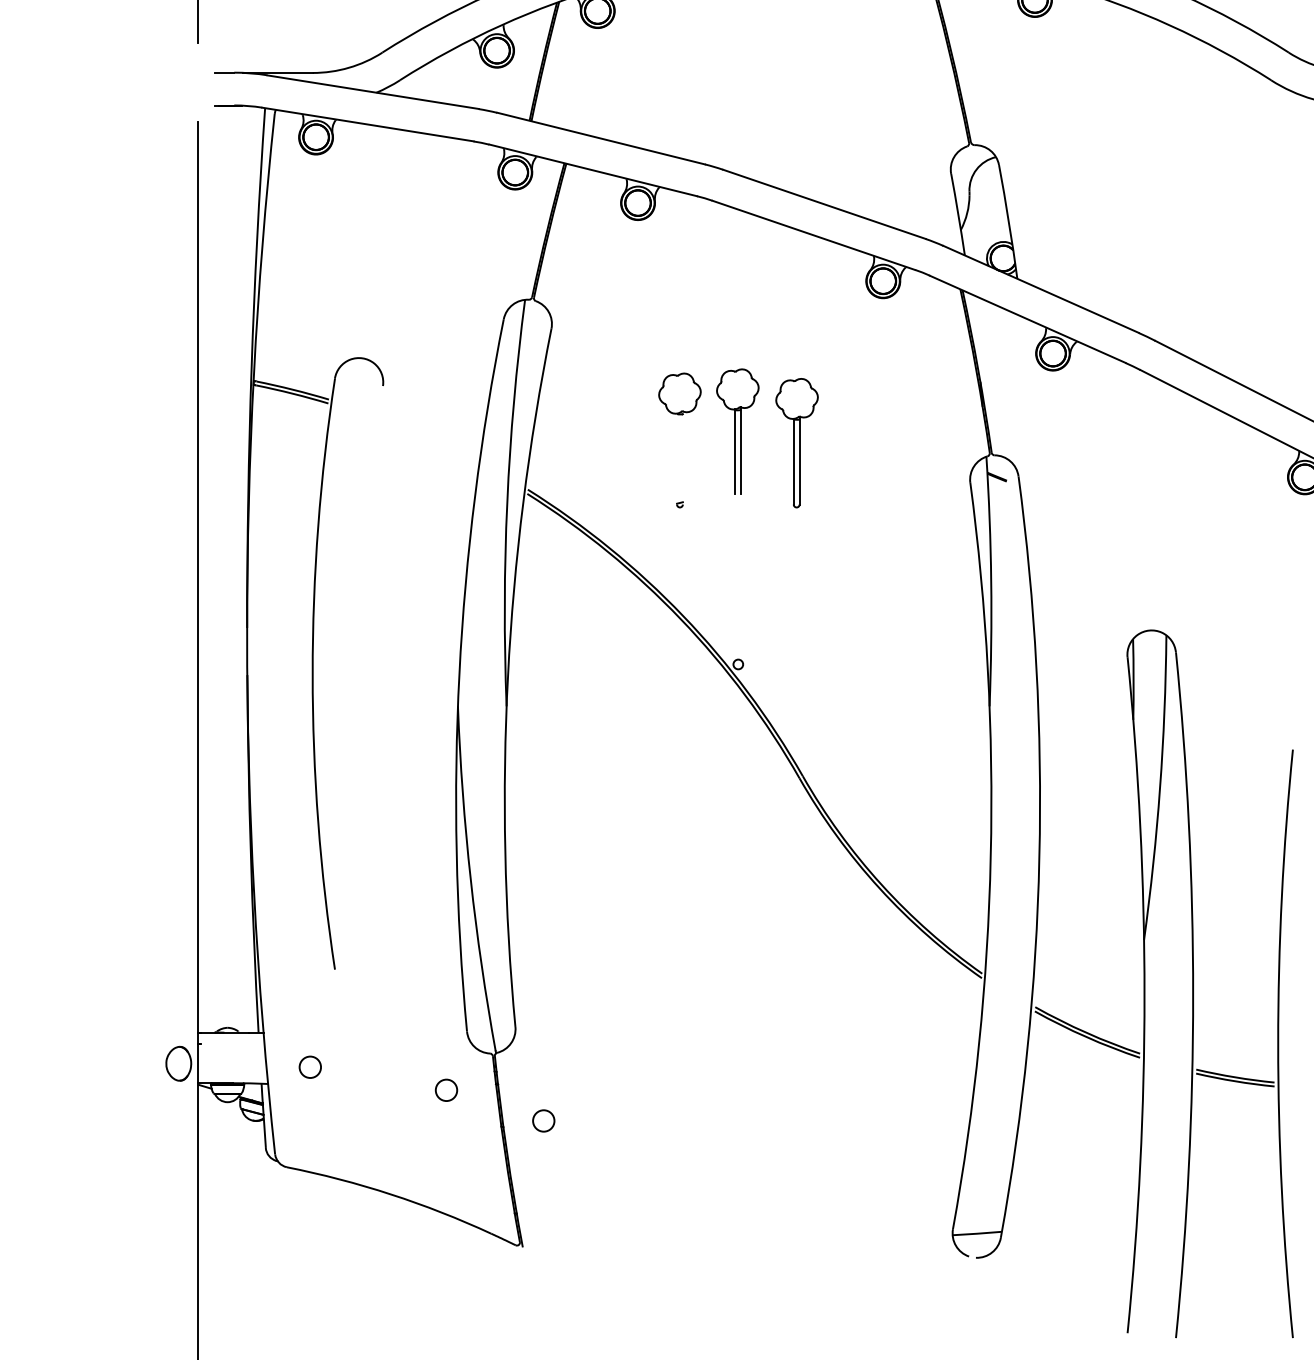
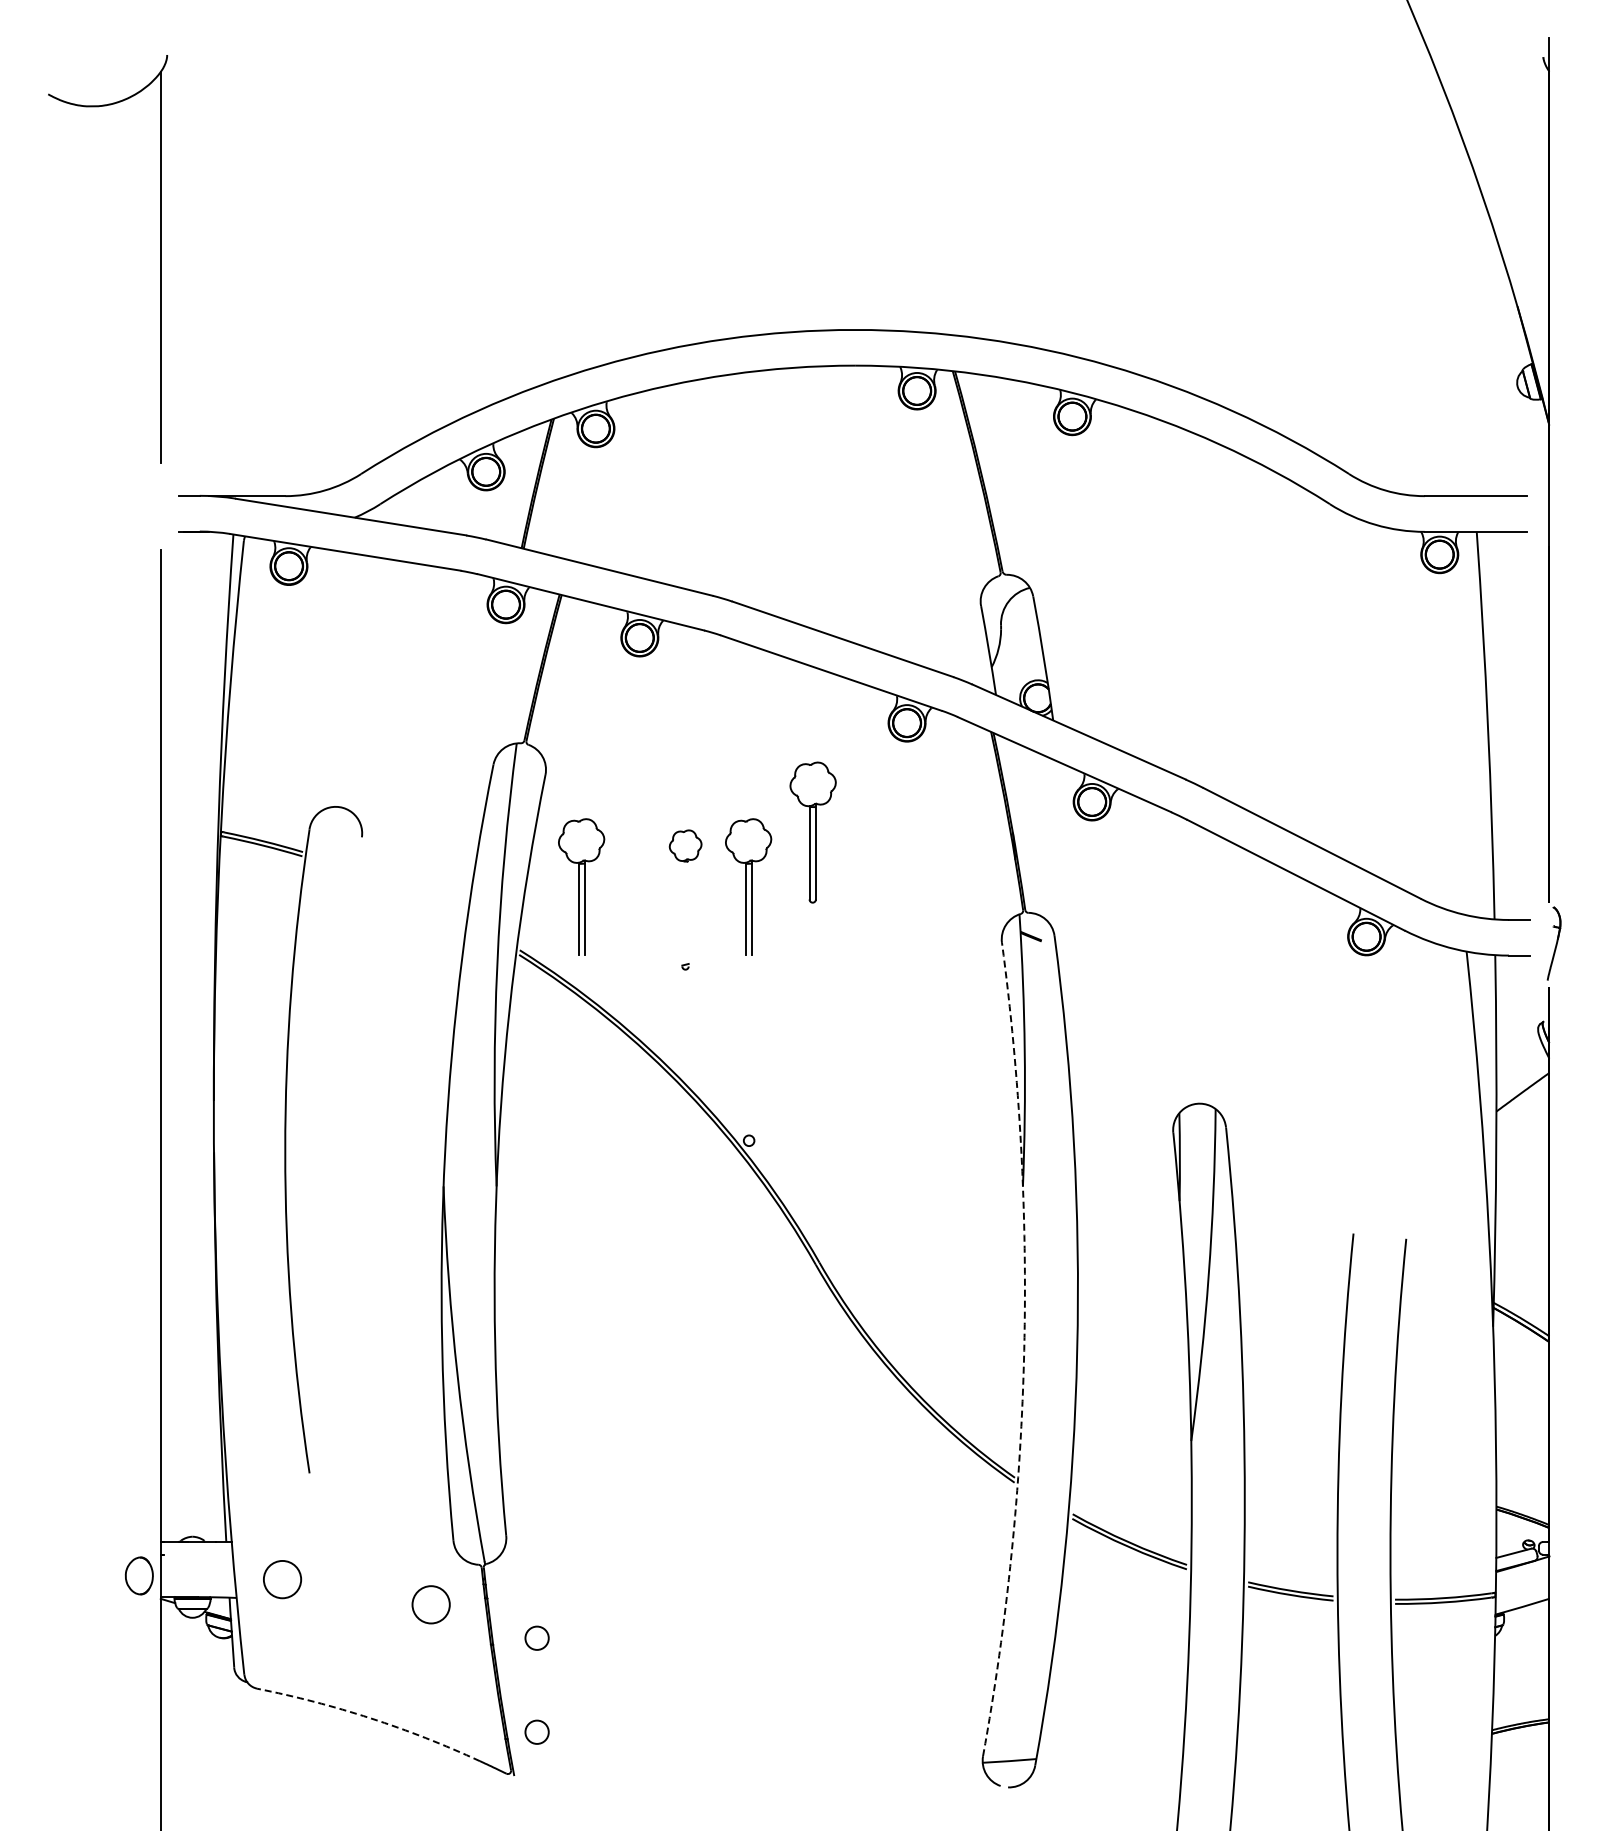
part: (679, 393) -> (685, 845), size x0.7
part: (584, 431) -> (581, 886), added
part: (796, 443) -> (812, 832), moved
arc: (991, 856) -> (1024, 1350), solid -> dashed
circle: (310, 1067) -> (282, 1579), size x1.6
circle: (445, 1089) -> (430, 1604), size x1.6
arc: (390, 1194) -> (370, 1718), solid -> dashed
circle: (543, 1206) -> (536, 1731), added

